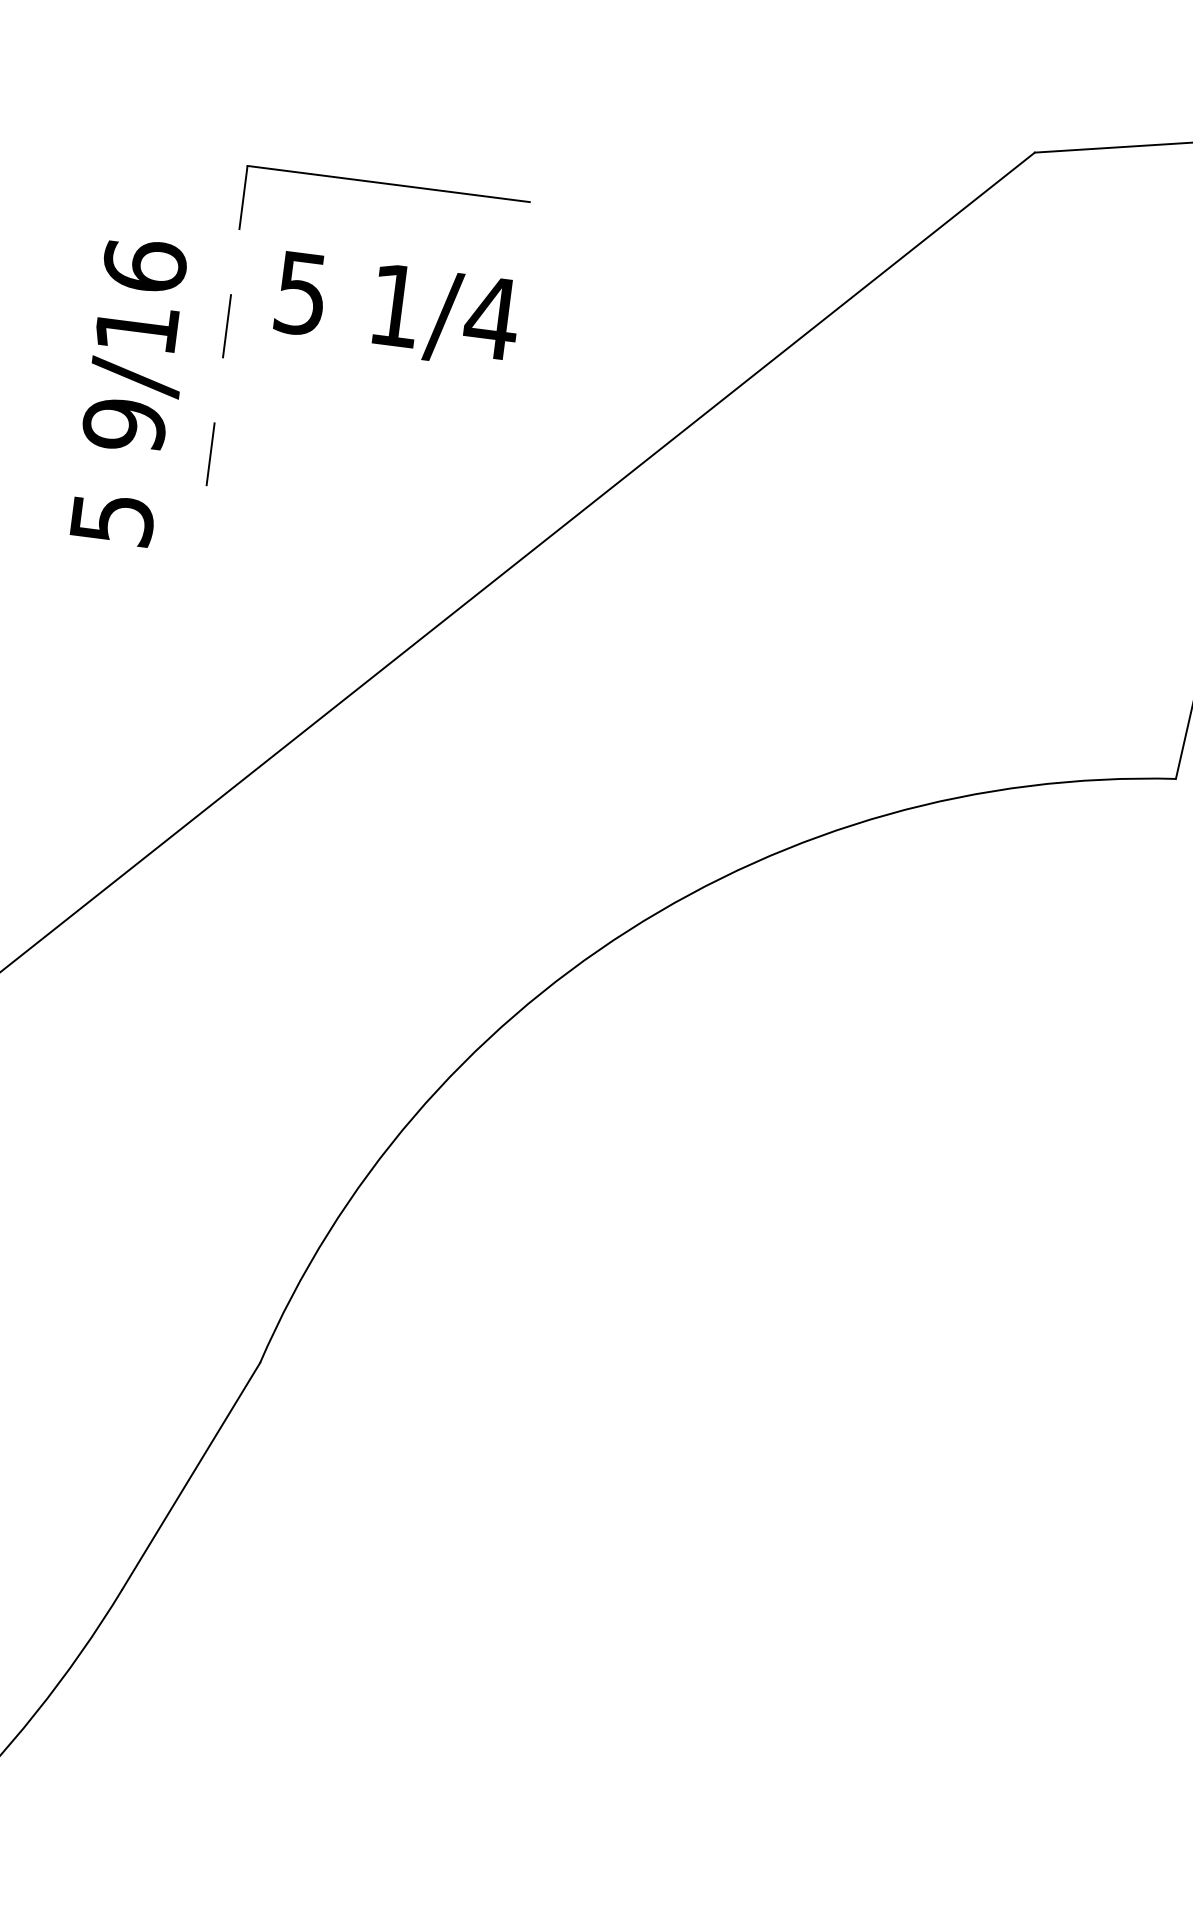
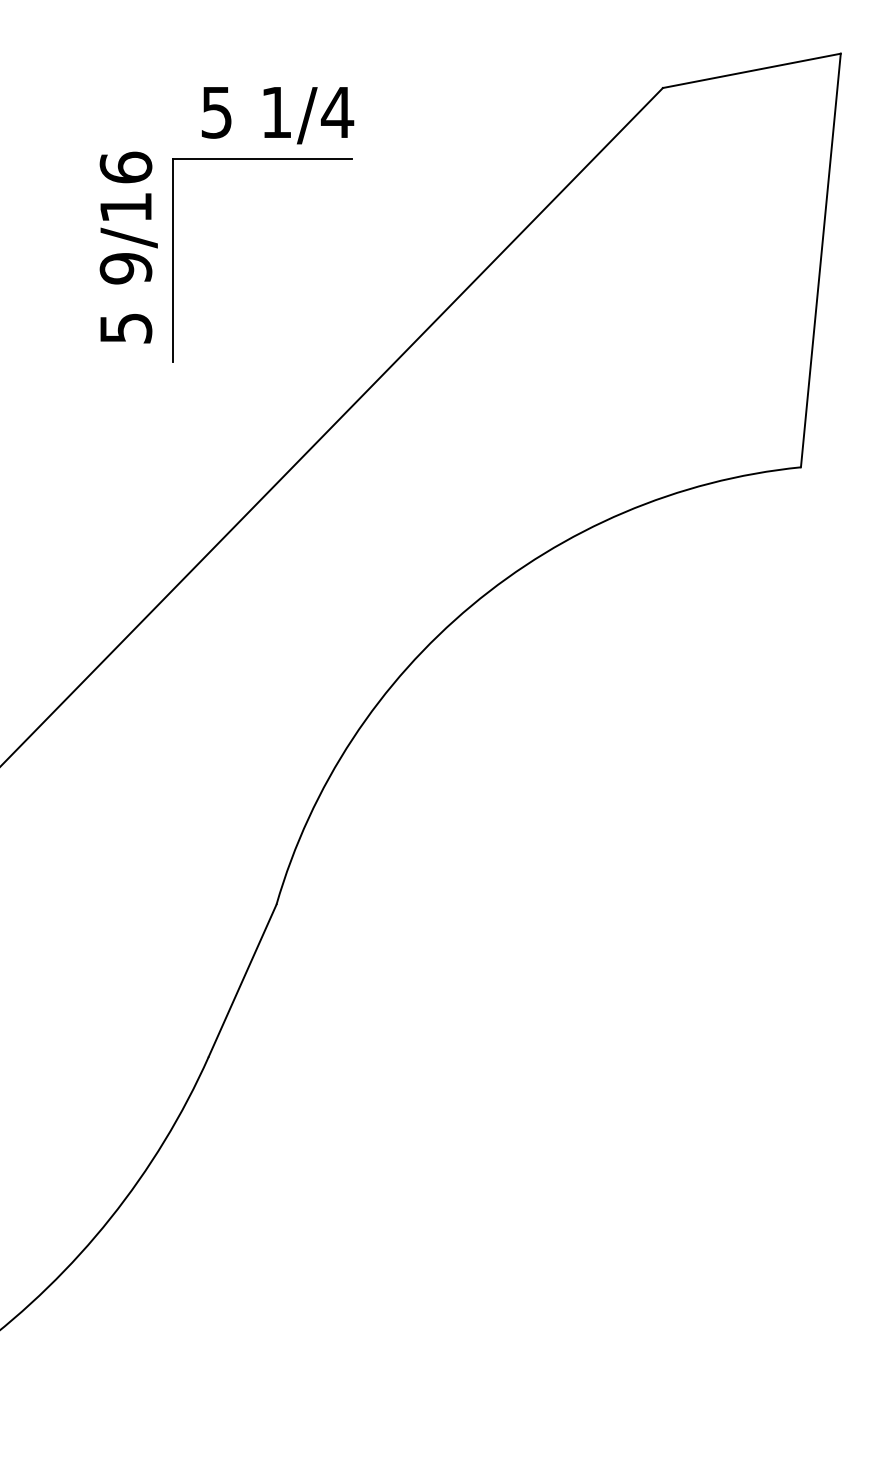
text: (396, 310) -> (277, 115), moved
line: (227, 327) -> (173, 261), dashed -> solid
text: (132, 392) -> (128, 247), moved

